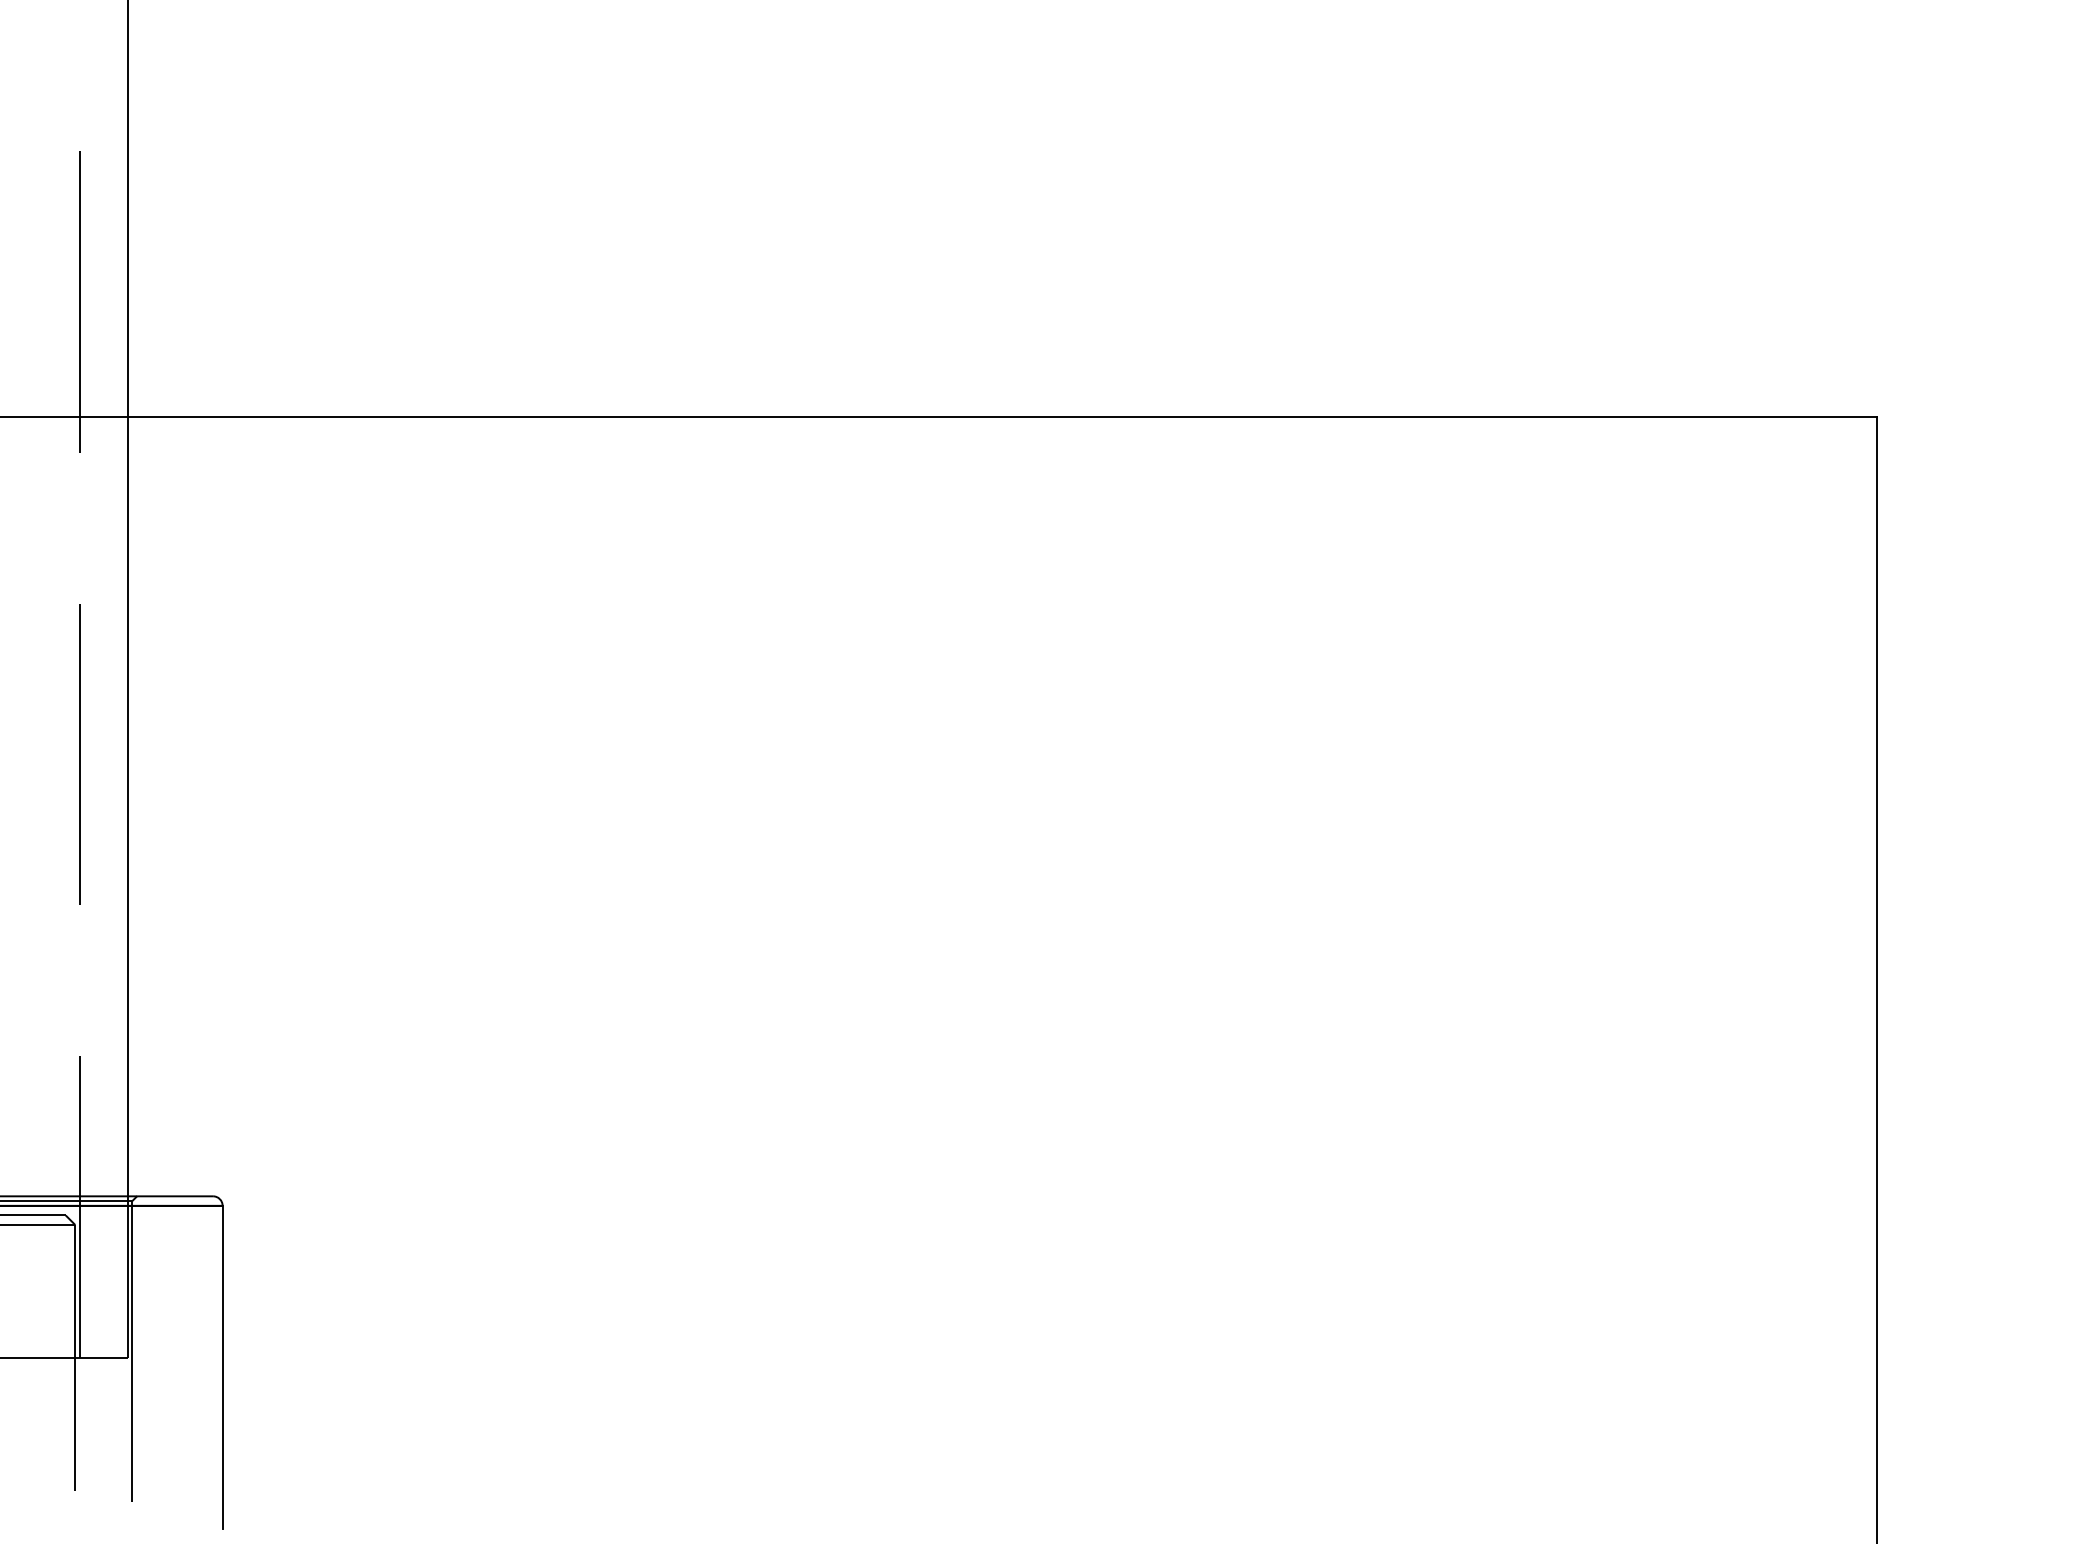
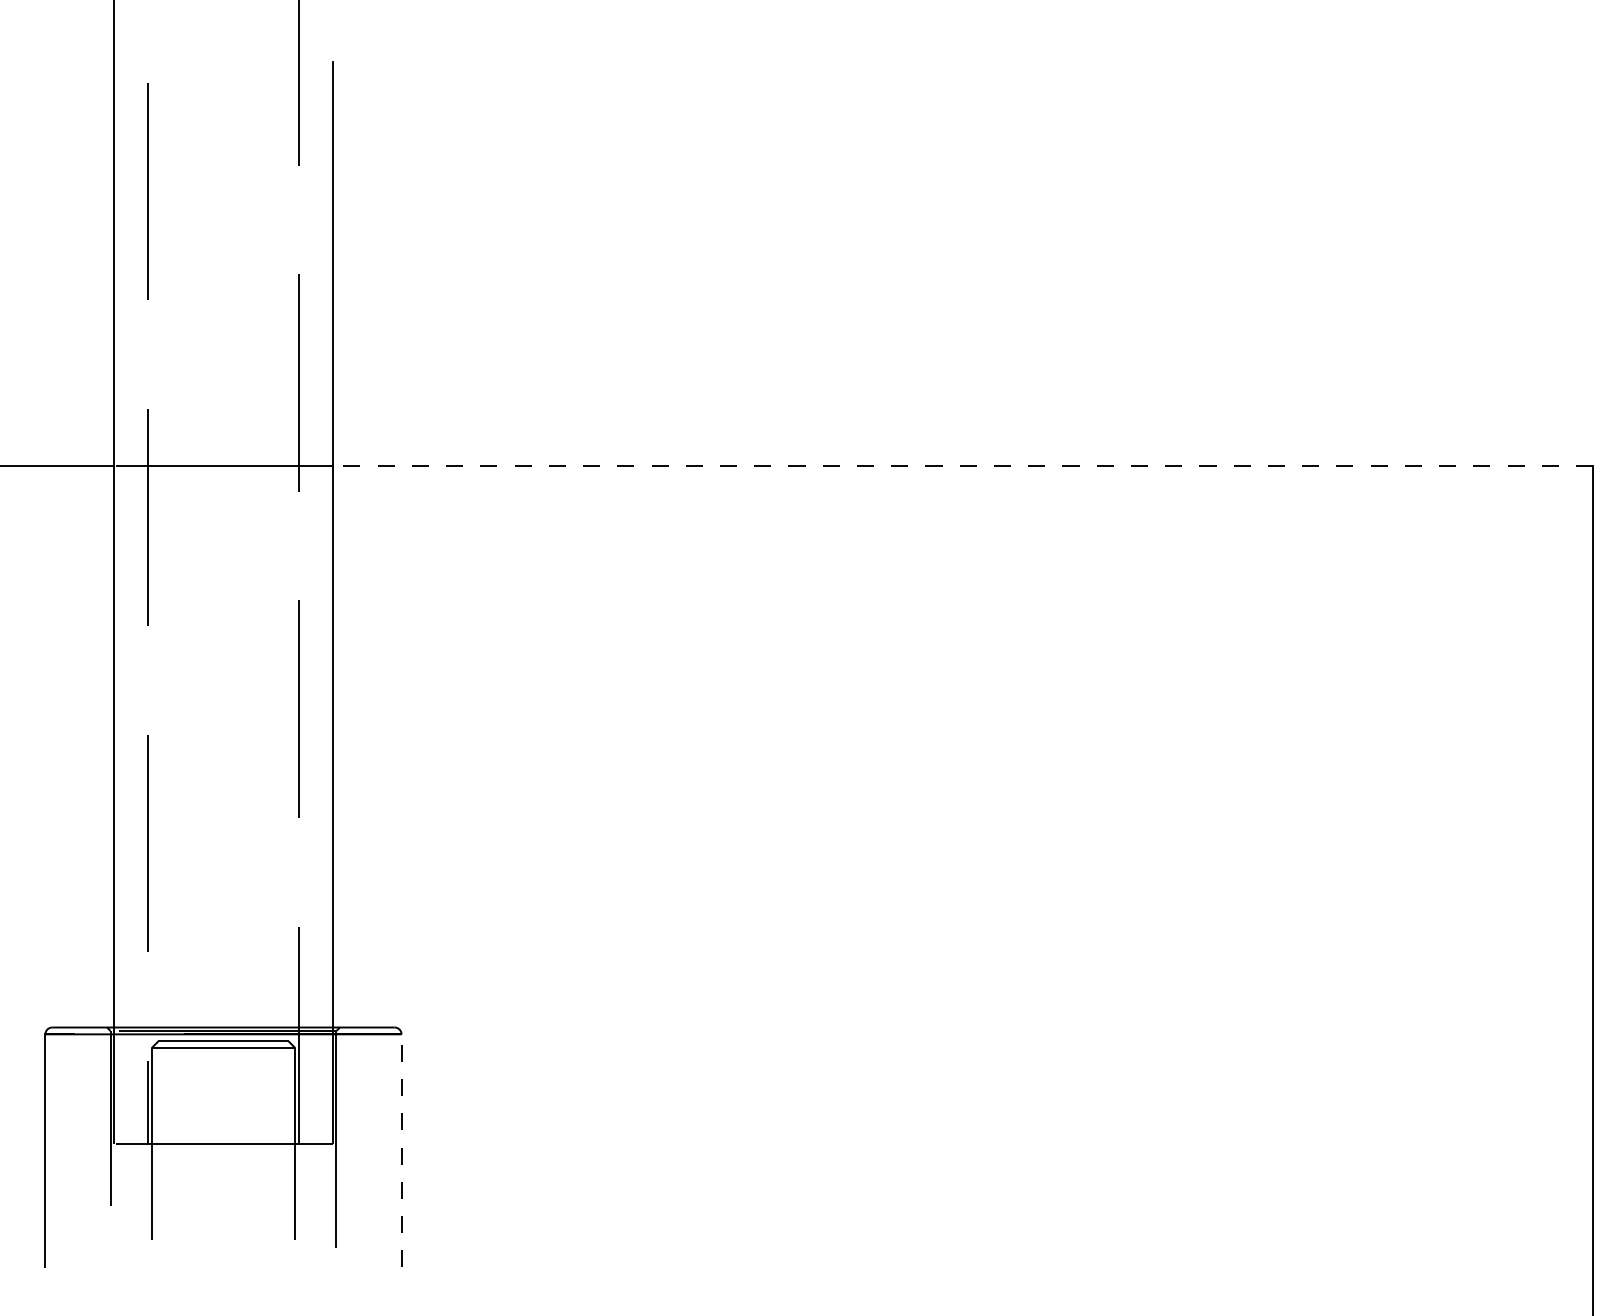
line: (1001, 417) -> (962, 466), solid -> dashed
line: (222, 1367) -> (401, 1150), solid -> dashed

